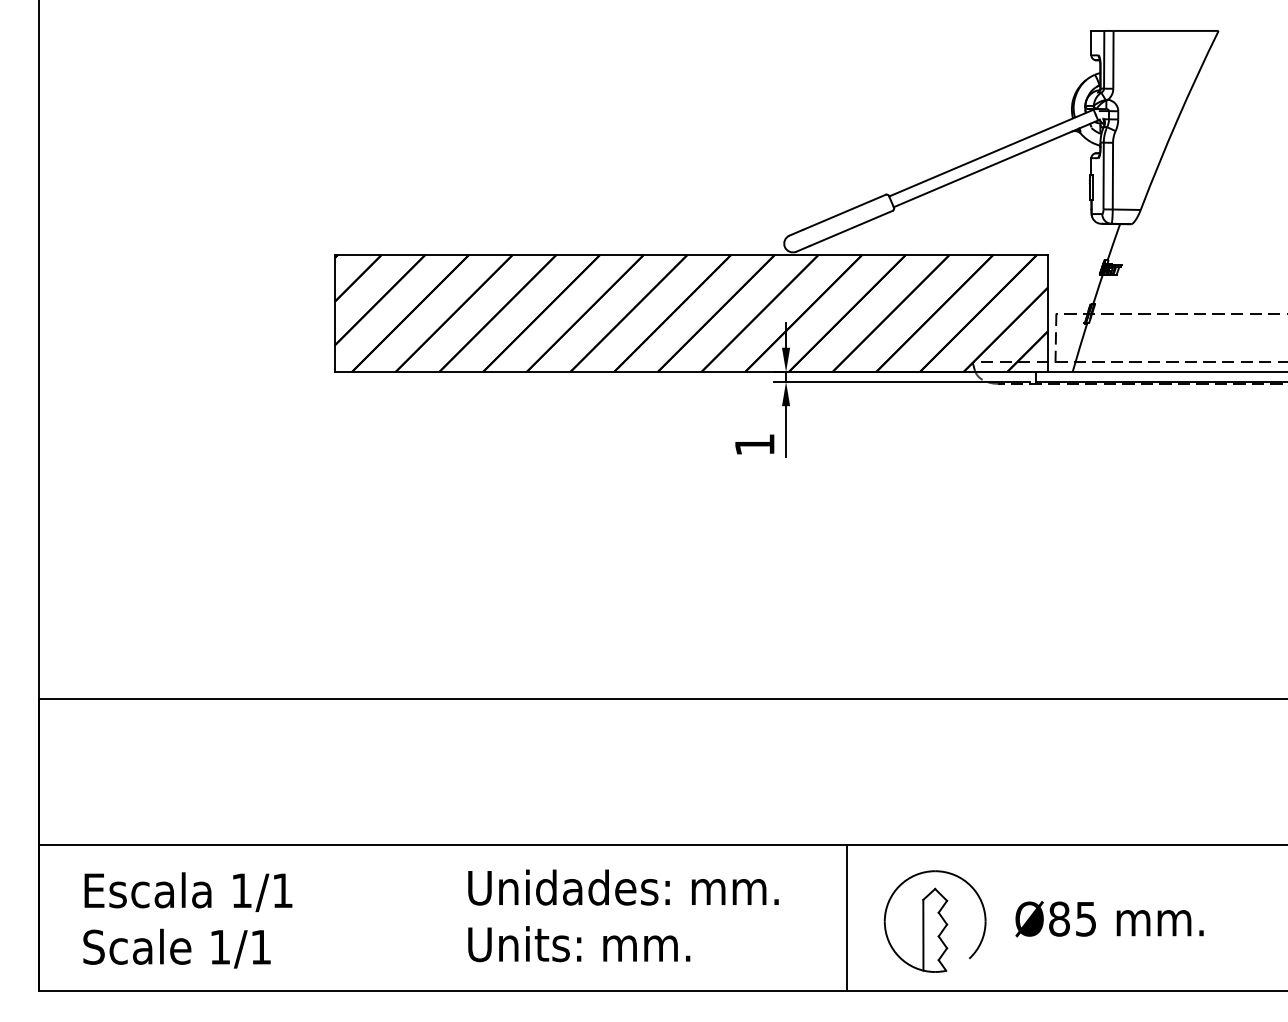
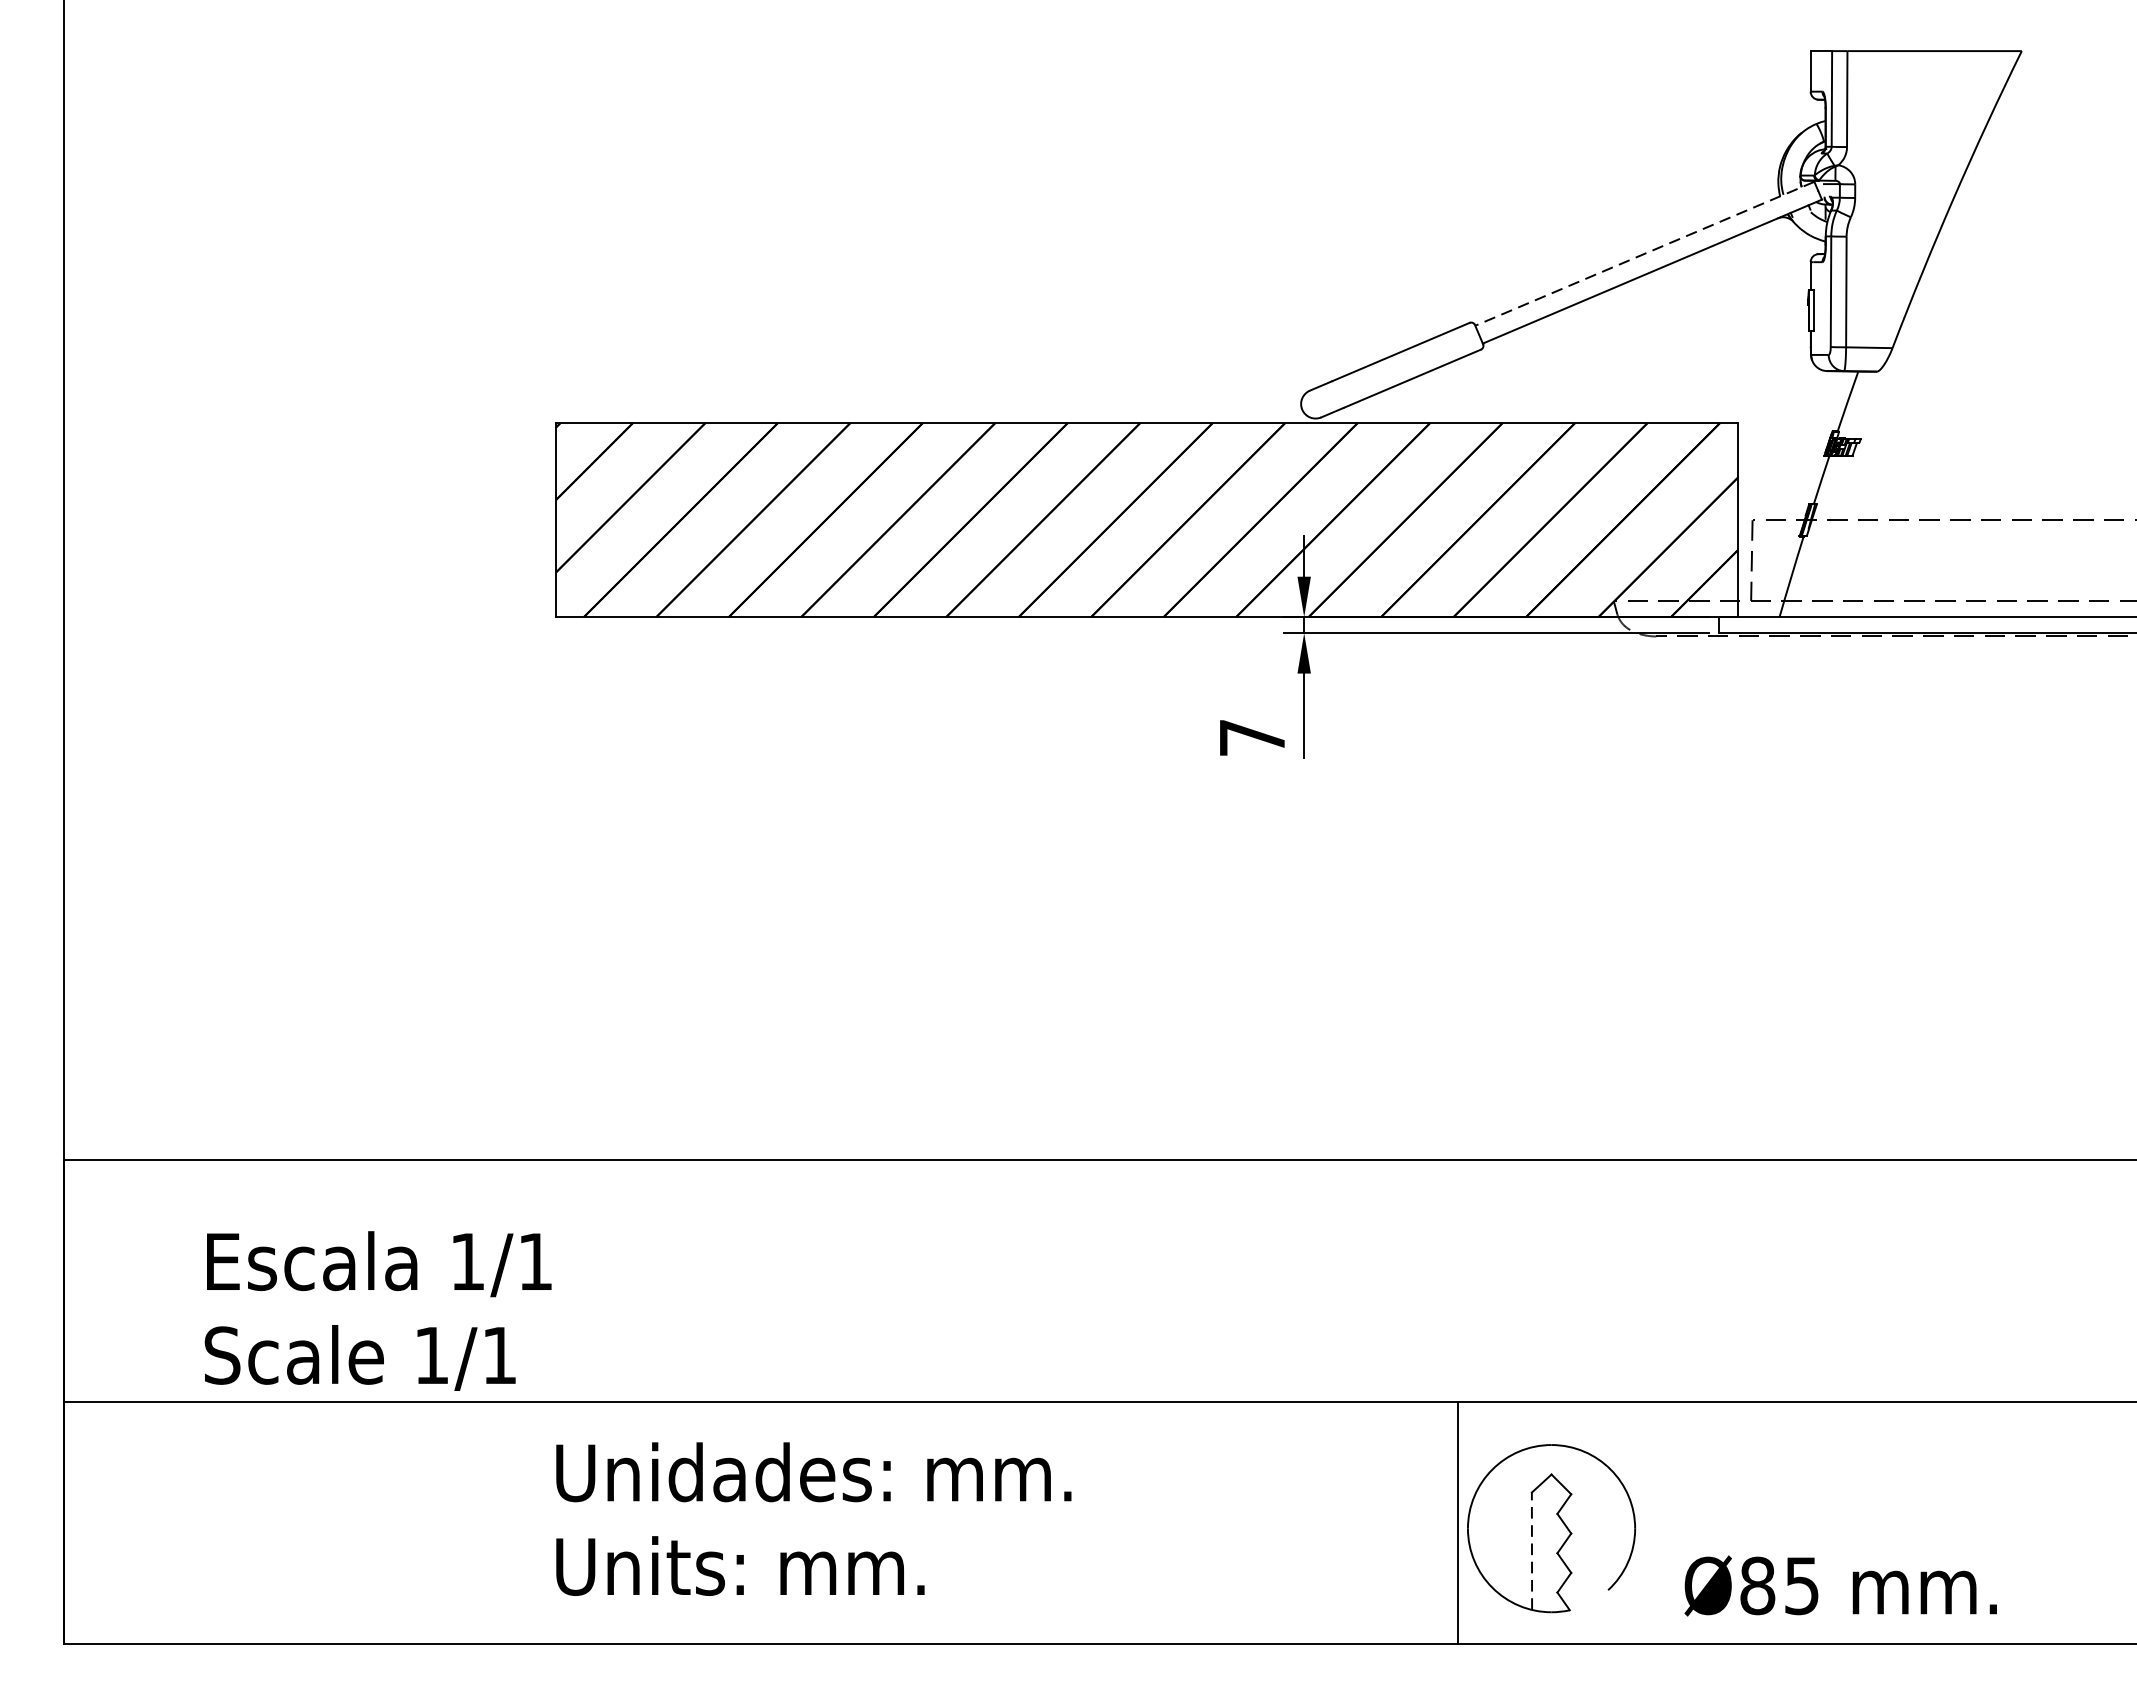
line: (990, 153) -> (1643, 254), solid -> dashed
text: (754, 444) -> (1251, 737), 1 -> 7
text: (623, 915) -> (813, 1518), moved
line: (846, 918) -> (1457, 1523), moved
text: (1109, 919) -> (1840, 1586), moved
text: (187, 920) -> (377, 1311), moved
line: (923, 934) -> (1532, 1550), solid -> dashed

